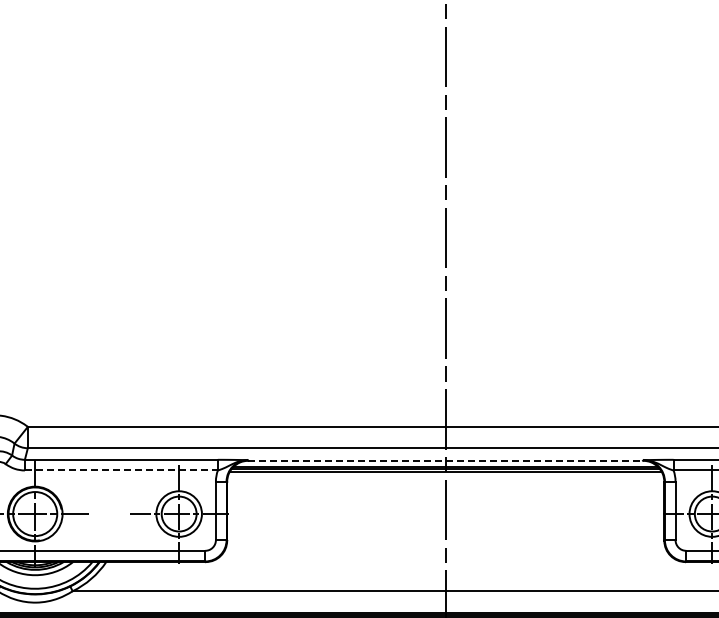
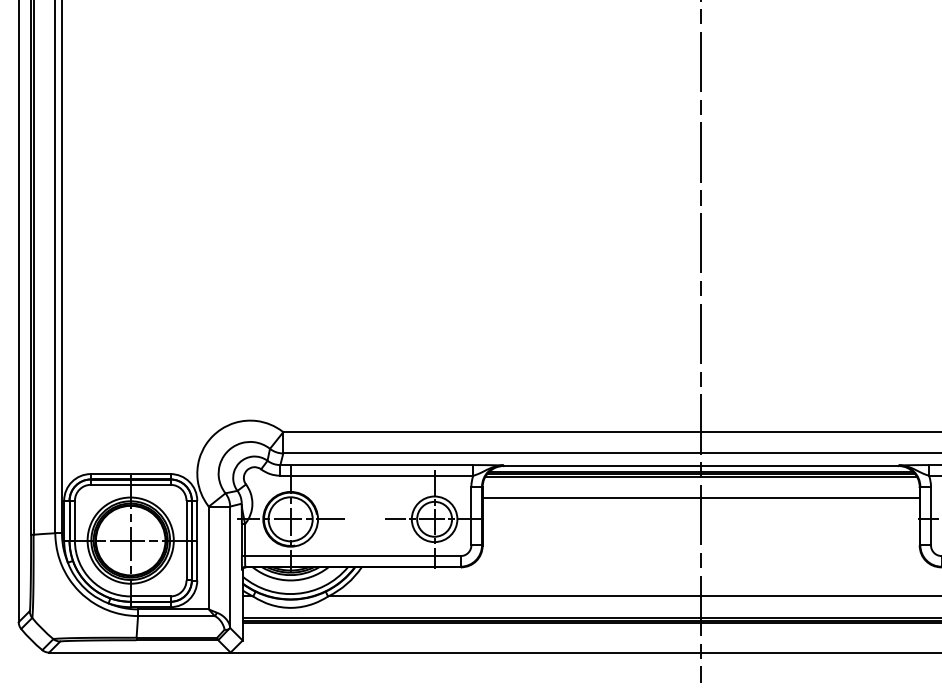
line: (446, 461) -> (701, 466), dashed -> solid
line: (122, 470) -> (377, 475), dashed -> solid
line: (445, 493) -> (700, 498), added

